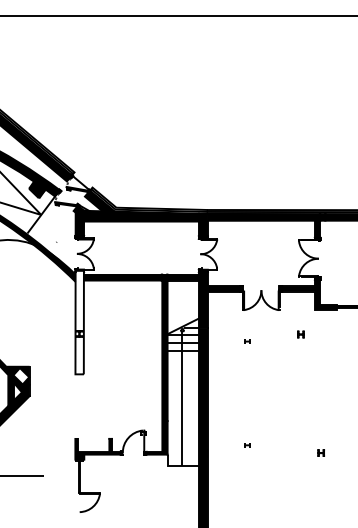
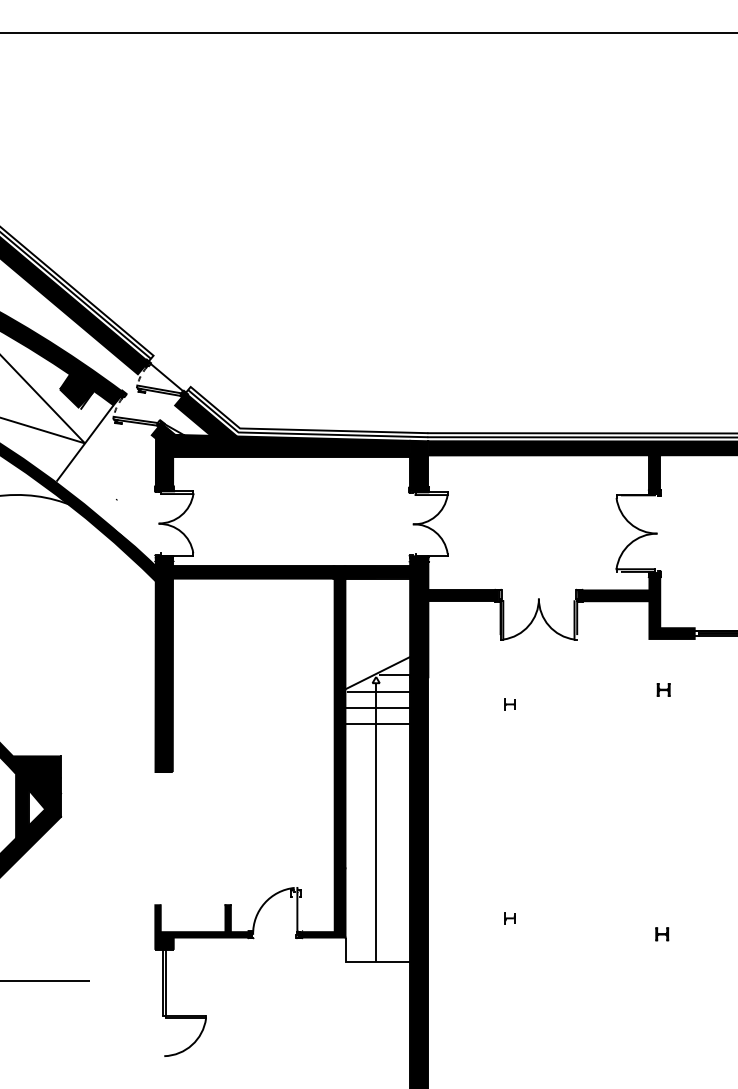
fill: (79, 322) -> (163, 665), added
part: (300, 334) -> (662, 689), moved
fill: (21, 376) -> (44, 776), added

